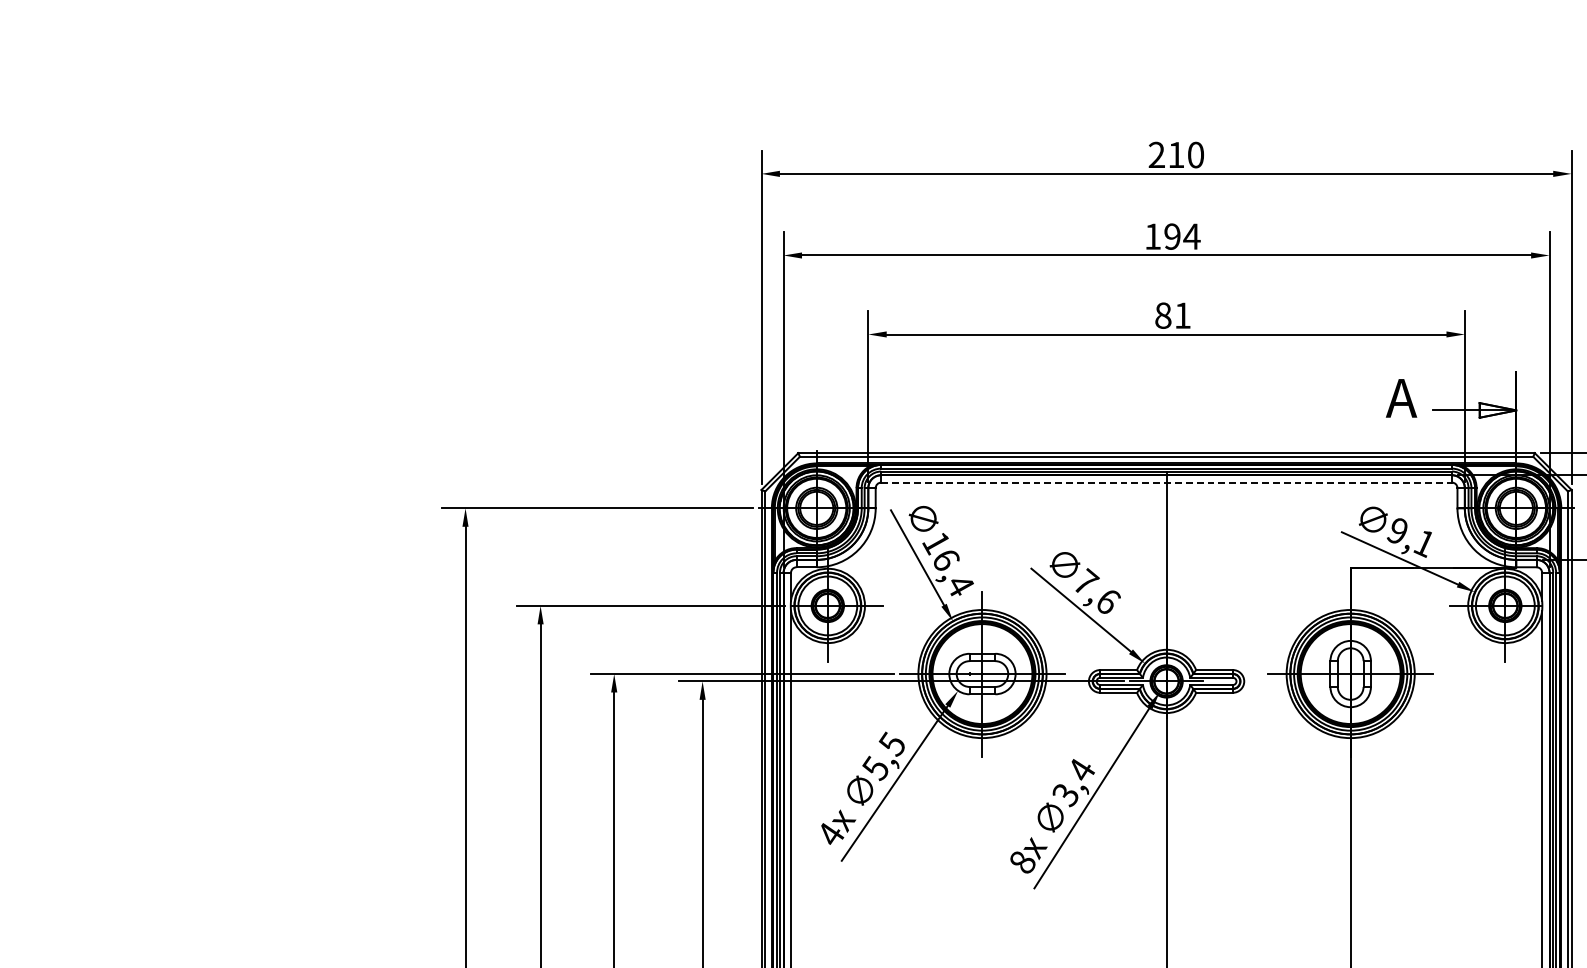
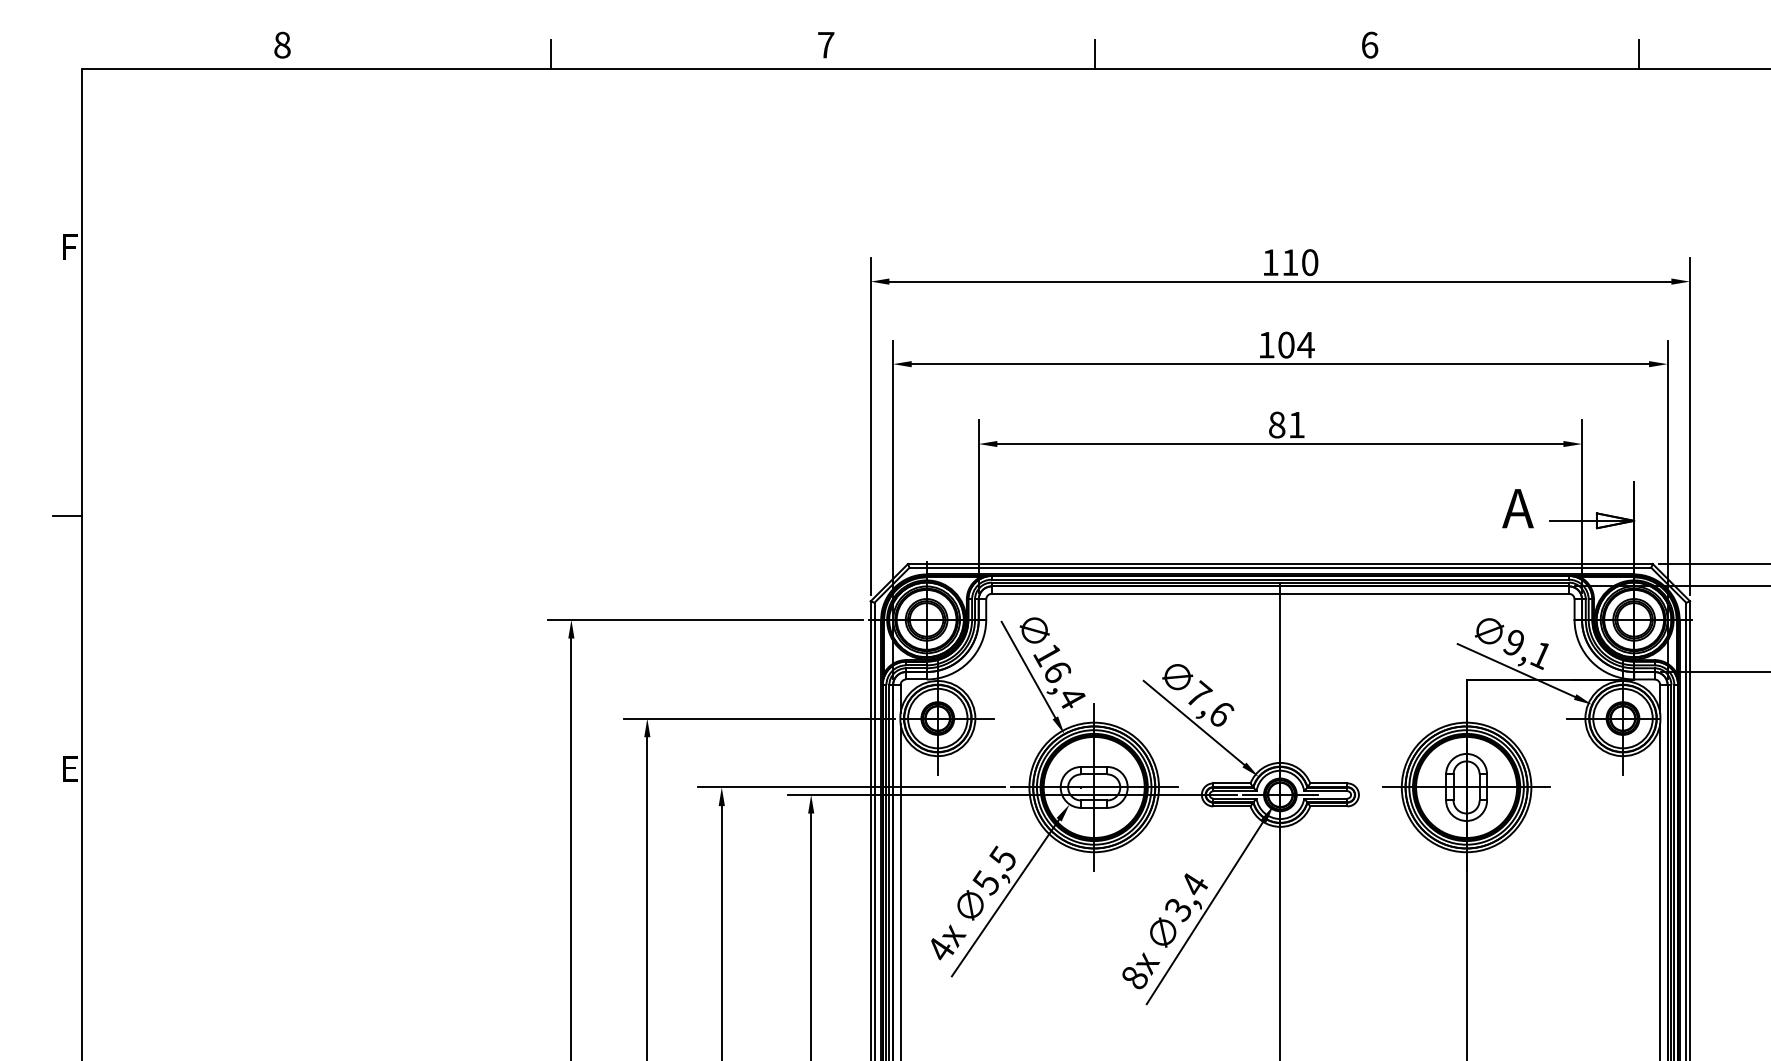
text: (1156, 154) -> (1270, 262), 210 -> 110
text: (1172, 236) -> (1286, 344), 194 -> 104
line: (1166, 482) -> (1280, 593), dashed -> solid

